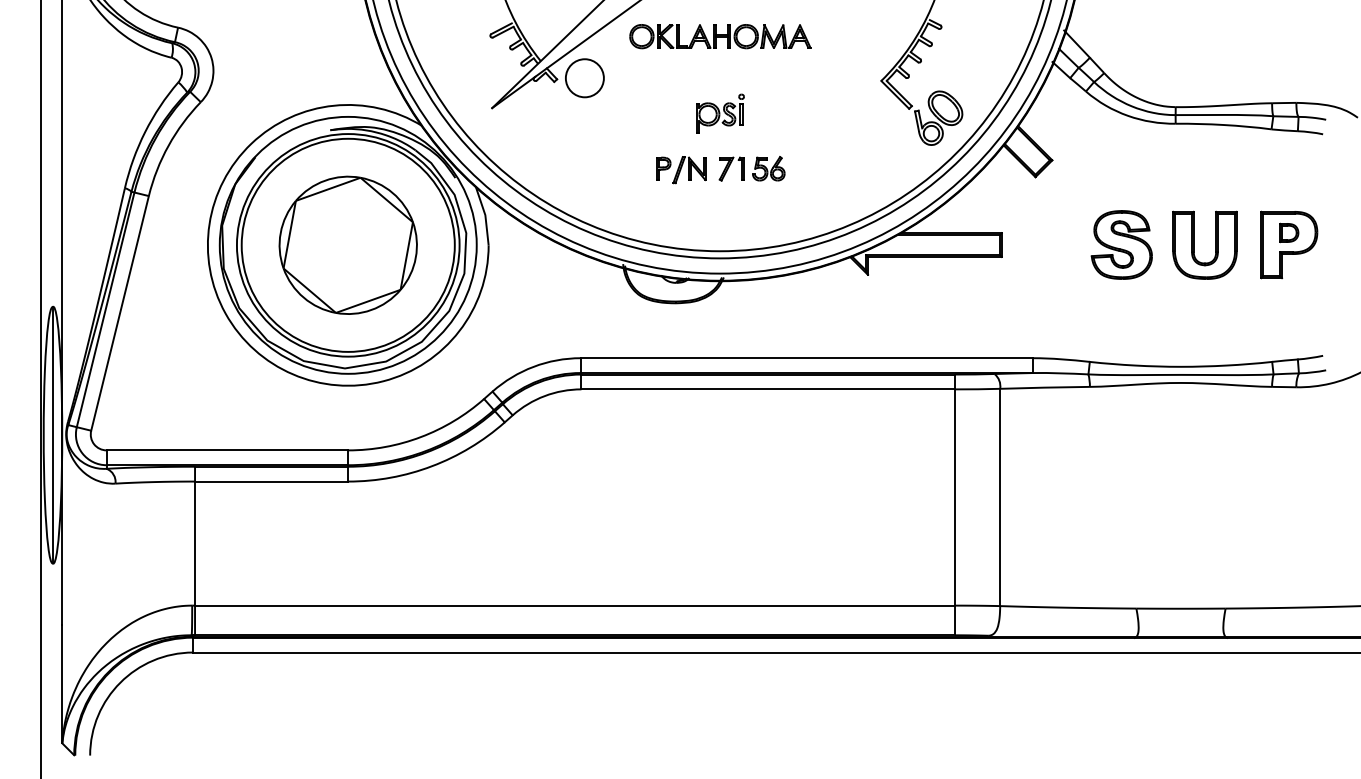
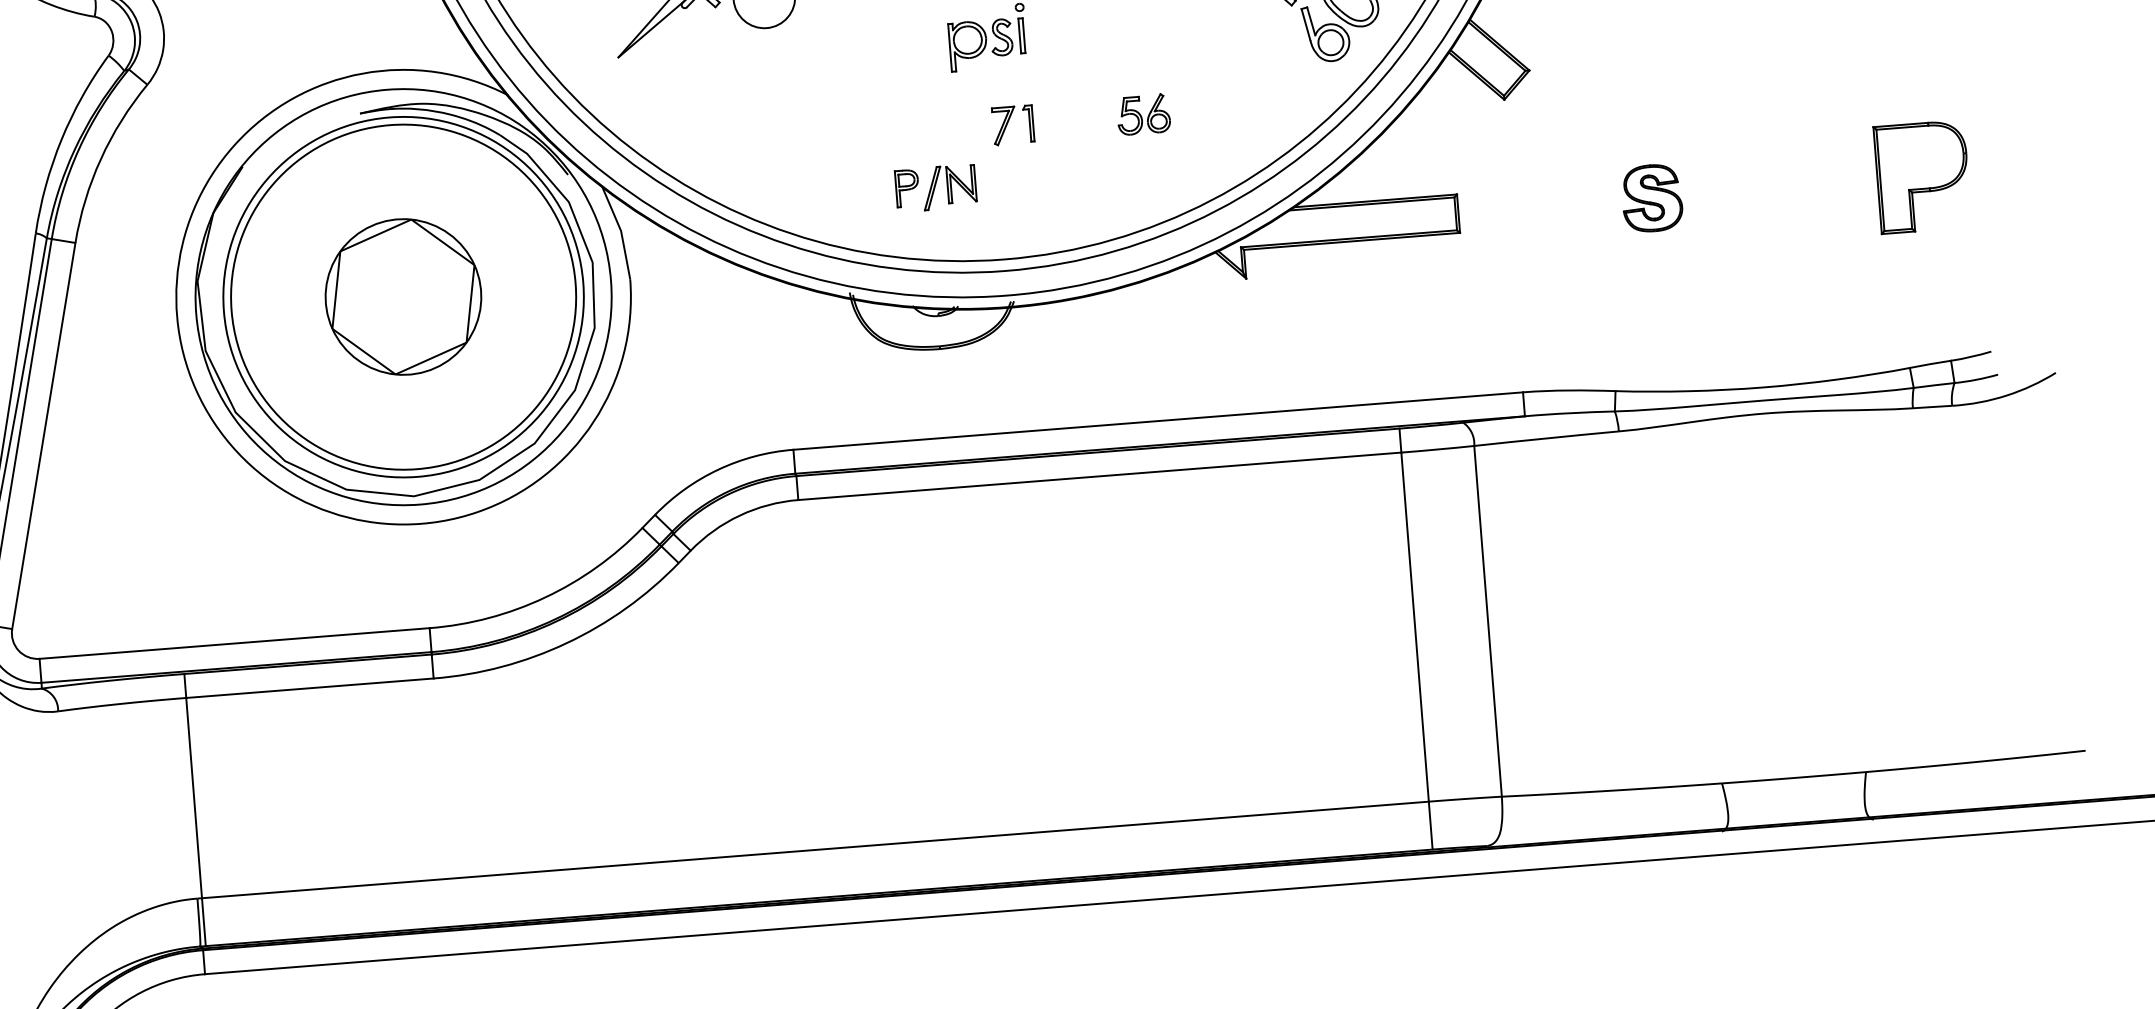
part: (768, 168) -> (1143, 114), moved
part: (681, 170) -> (936, 188), moved
part: (1289, 232) -> (1921, 156), removed
part: (347, 244) -> (402, 295), size x0.7
part: (1121, 244) -> (1651, 197), size x0.6
part: (1194, 244) -> (1769, 188), removed

